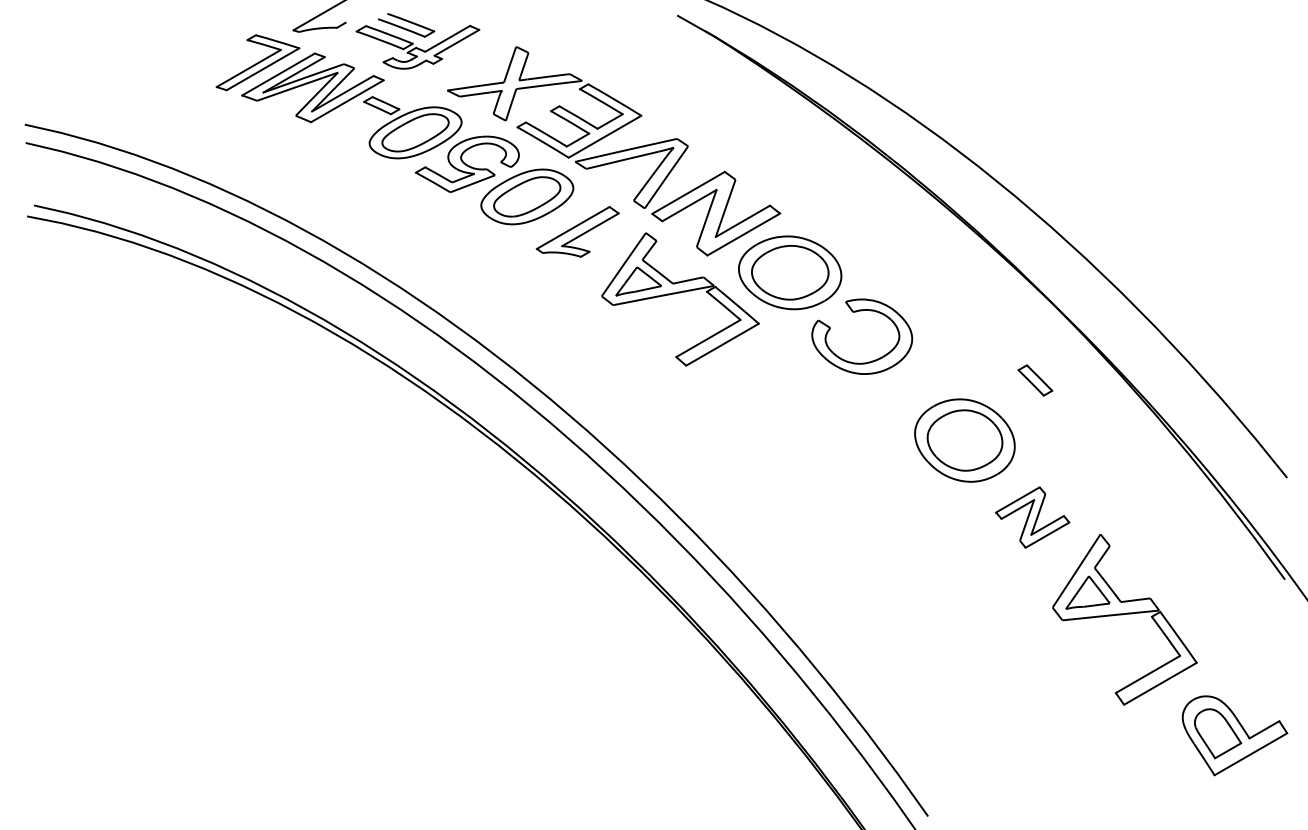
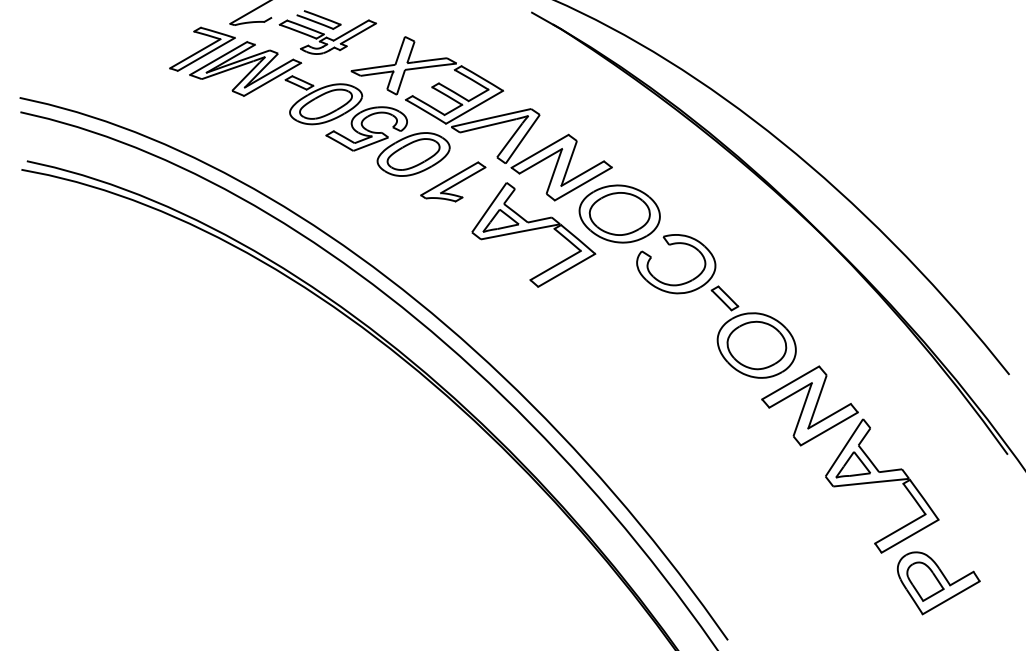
part: (1035, 380) -> (725, 298), moved
part: (1032, 517) -> (809, 405), size x1.67
part: (1234, 735) -> (938, 583), moved

